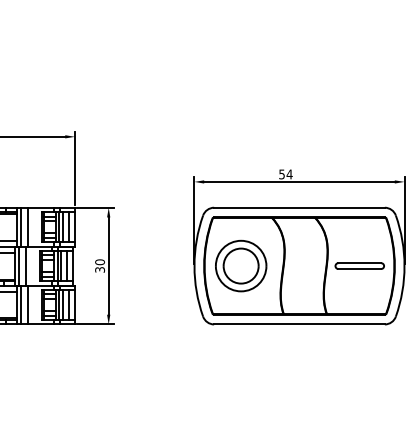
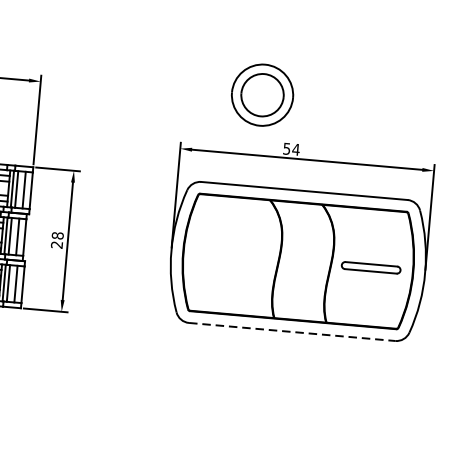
text: (100, 265) -> (57, 239), 30 -> 28
part: (241, 265) -> (263, 94), moved
line: (300, 324) -> (293, 332), solid -> dashed

